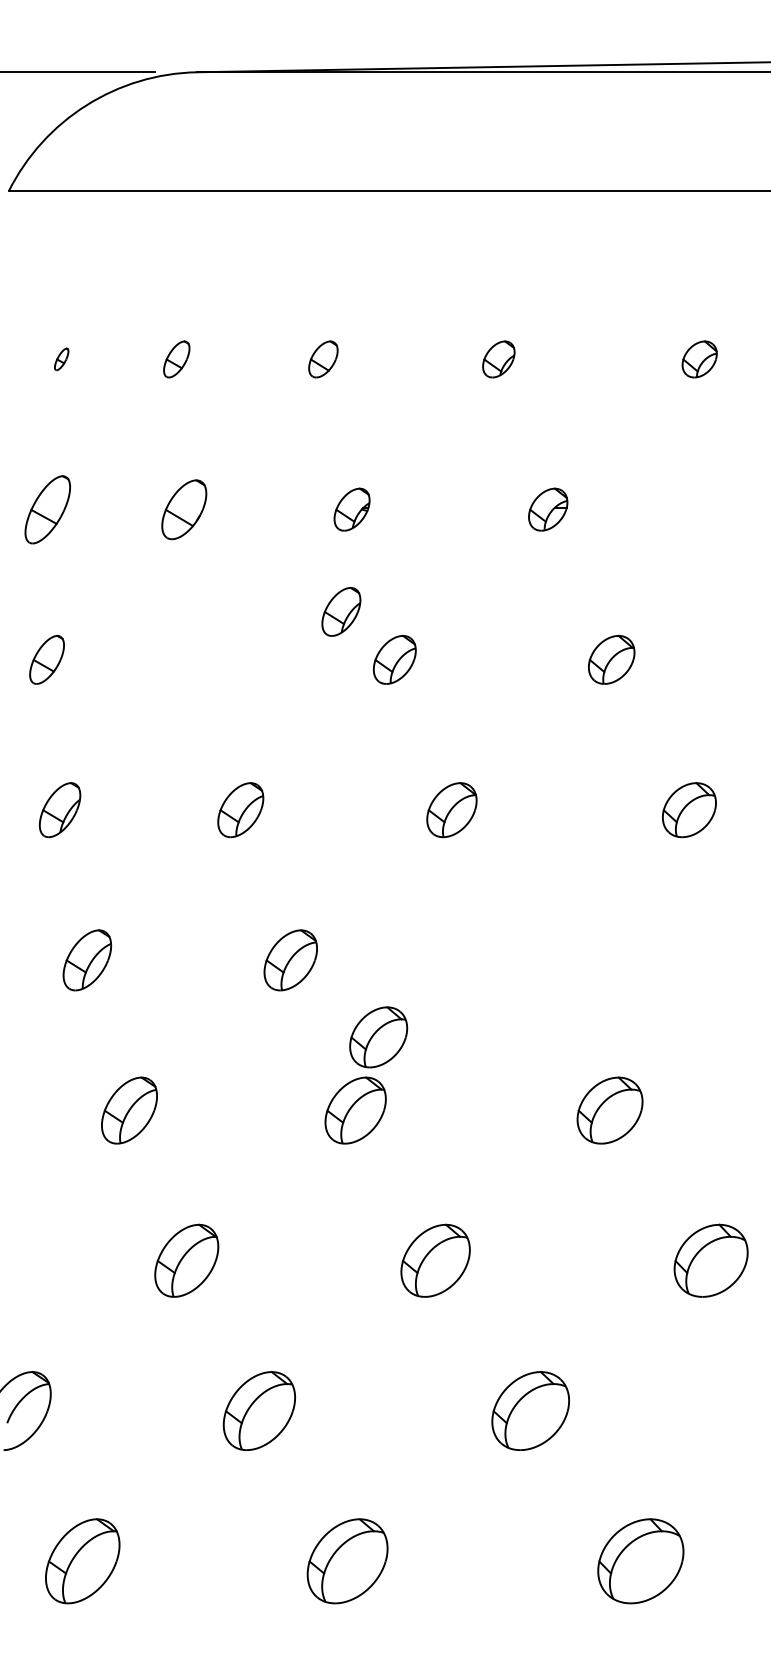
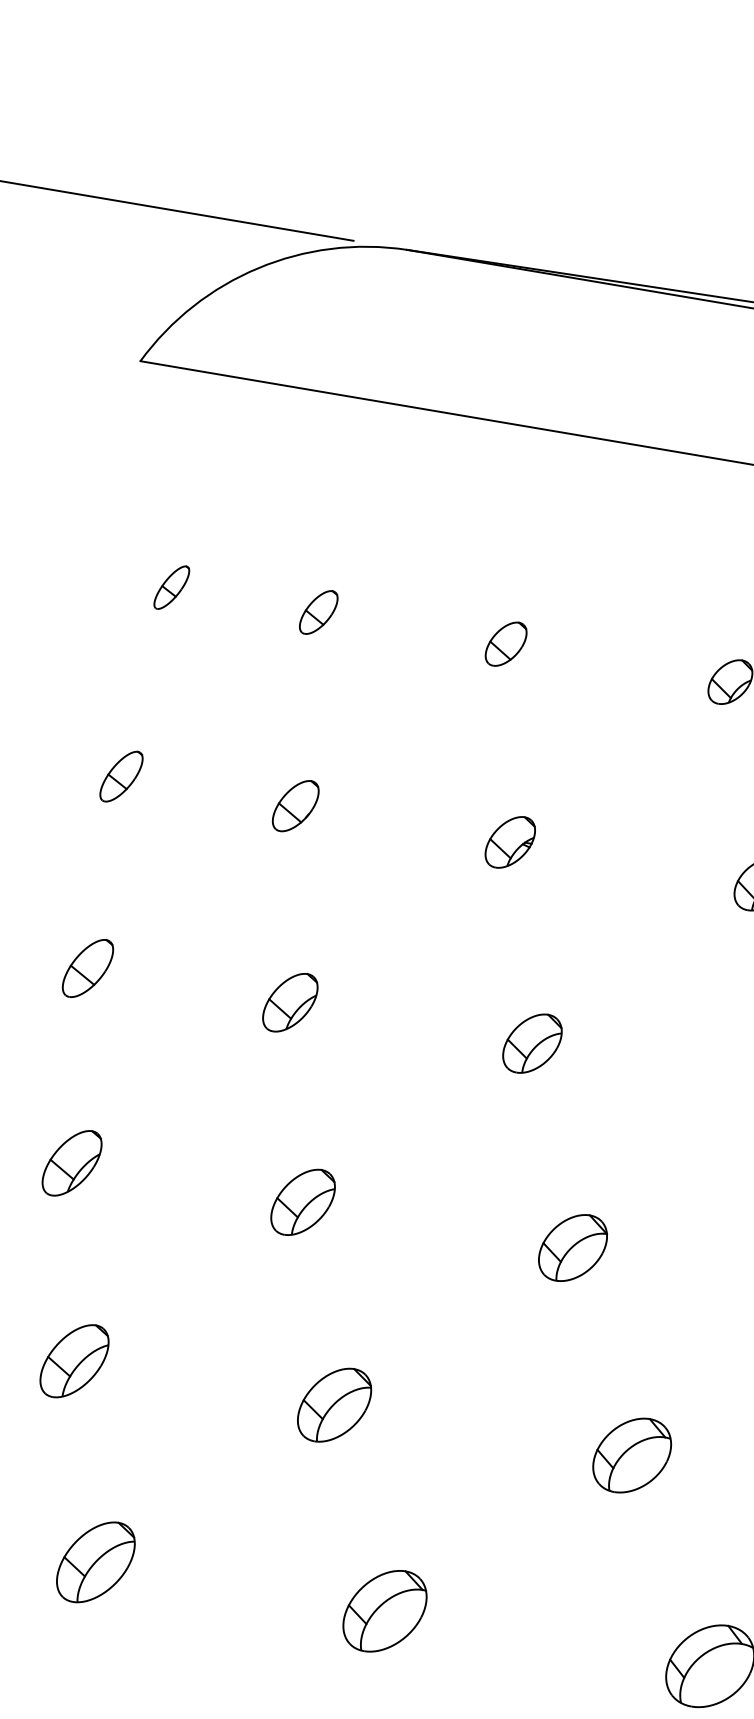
part: (61, 359) -> (171, 587), size x1.67
part: (47, 509) -> (121, 776), size x0.62
part: (183, 509) -> (294, 805), size x0.71
part: (341, 611) -> (290, 1002), moved
part: (378, 1037) -> (631, 1455), moved

